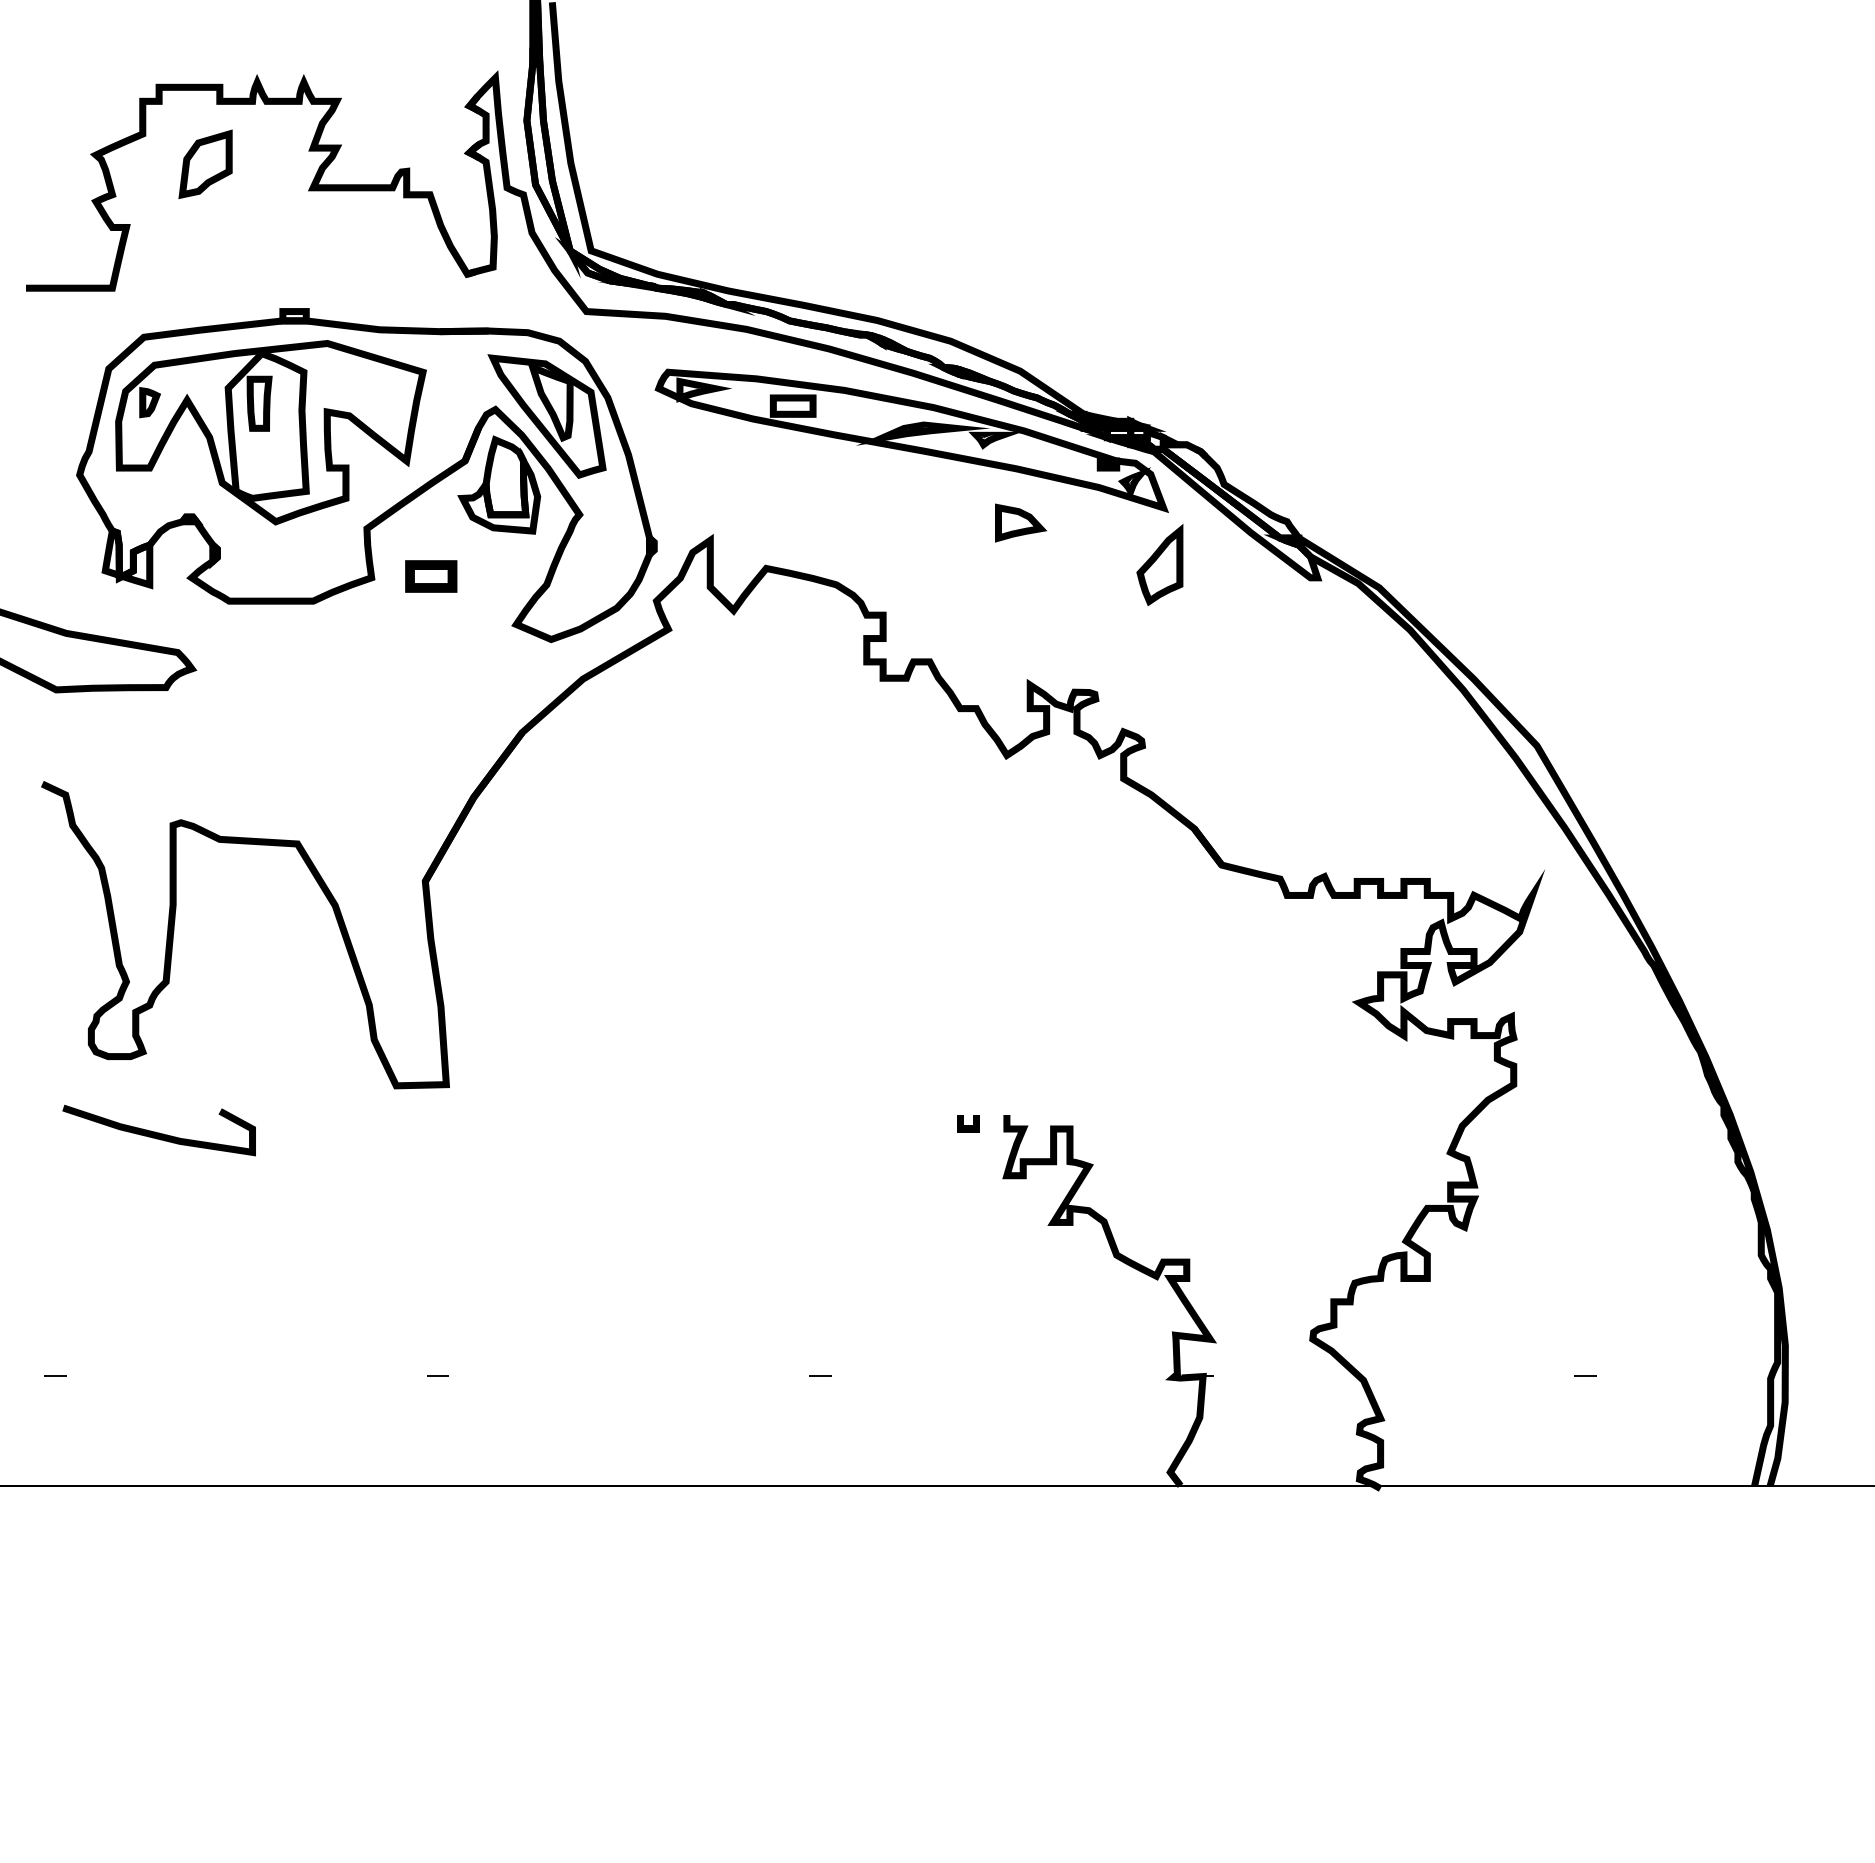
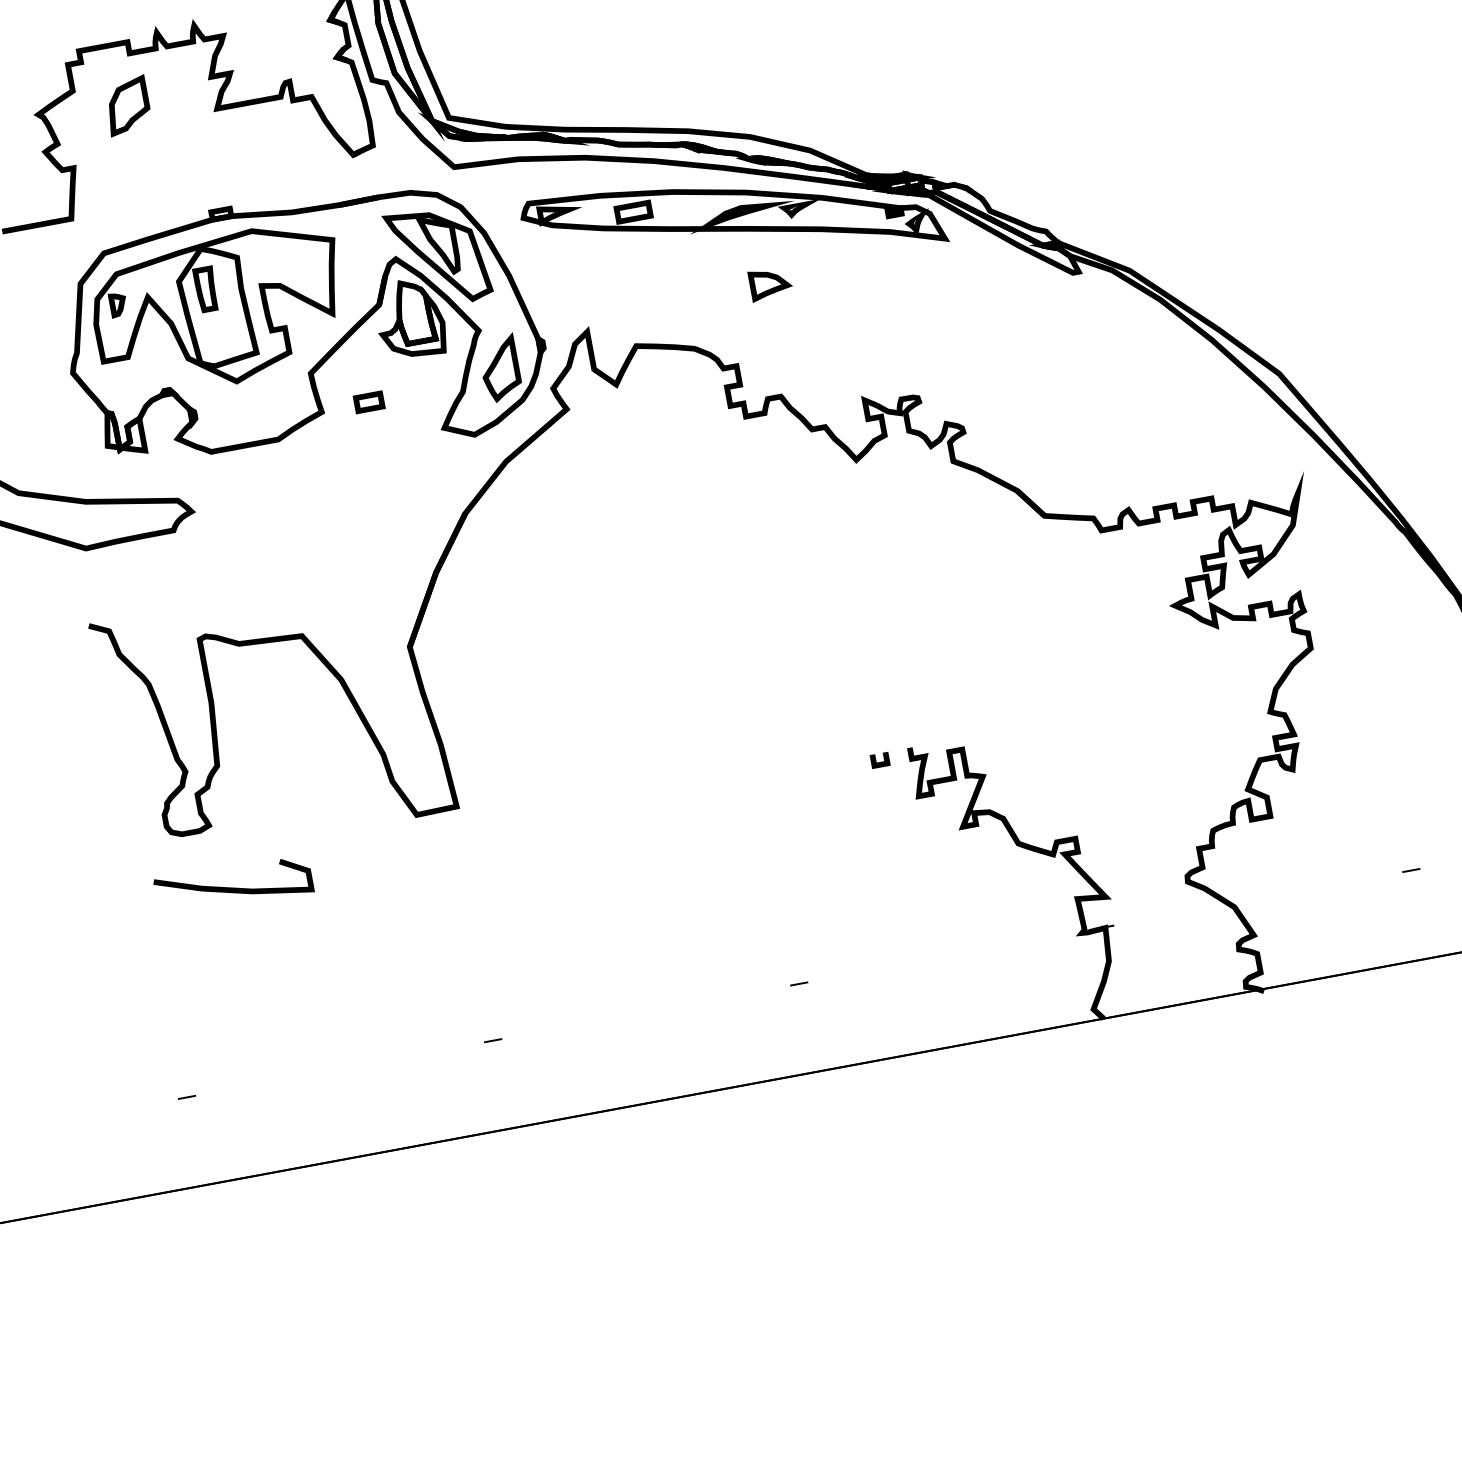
part: (1020, 522) -> (770, 283), moved
part: (1159, 564) -> (499, 368), moved
part: (430, 576) -> (368, 402), size x0.71

